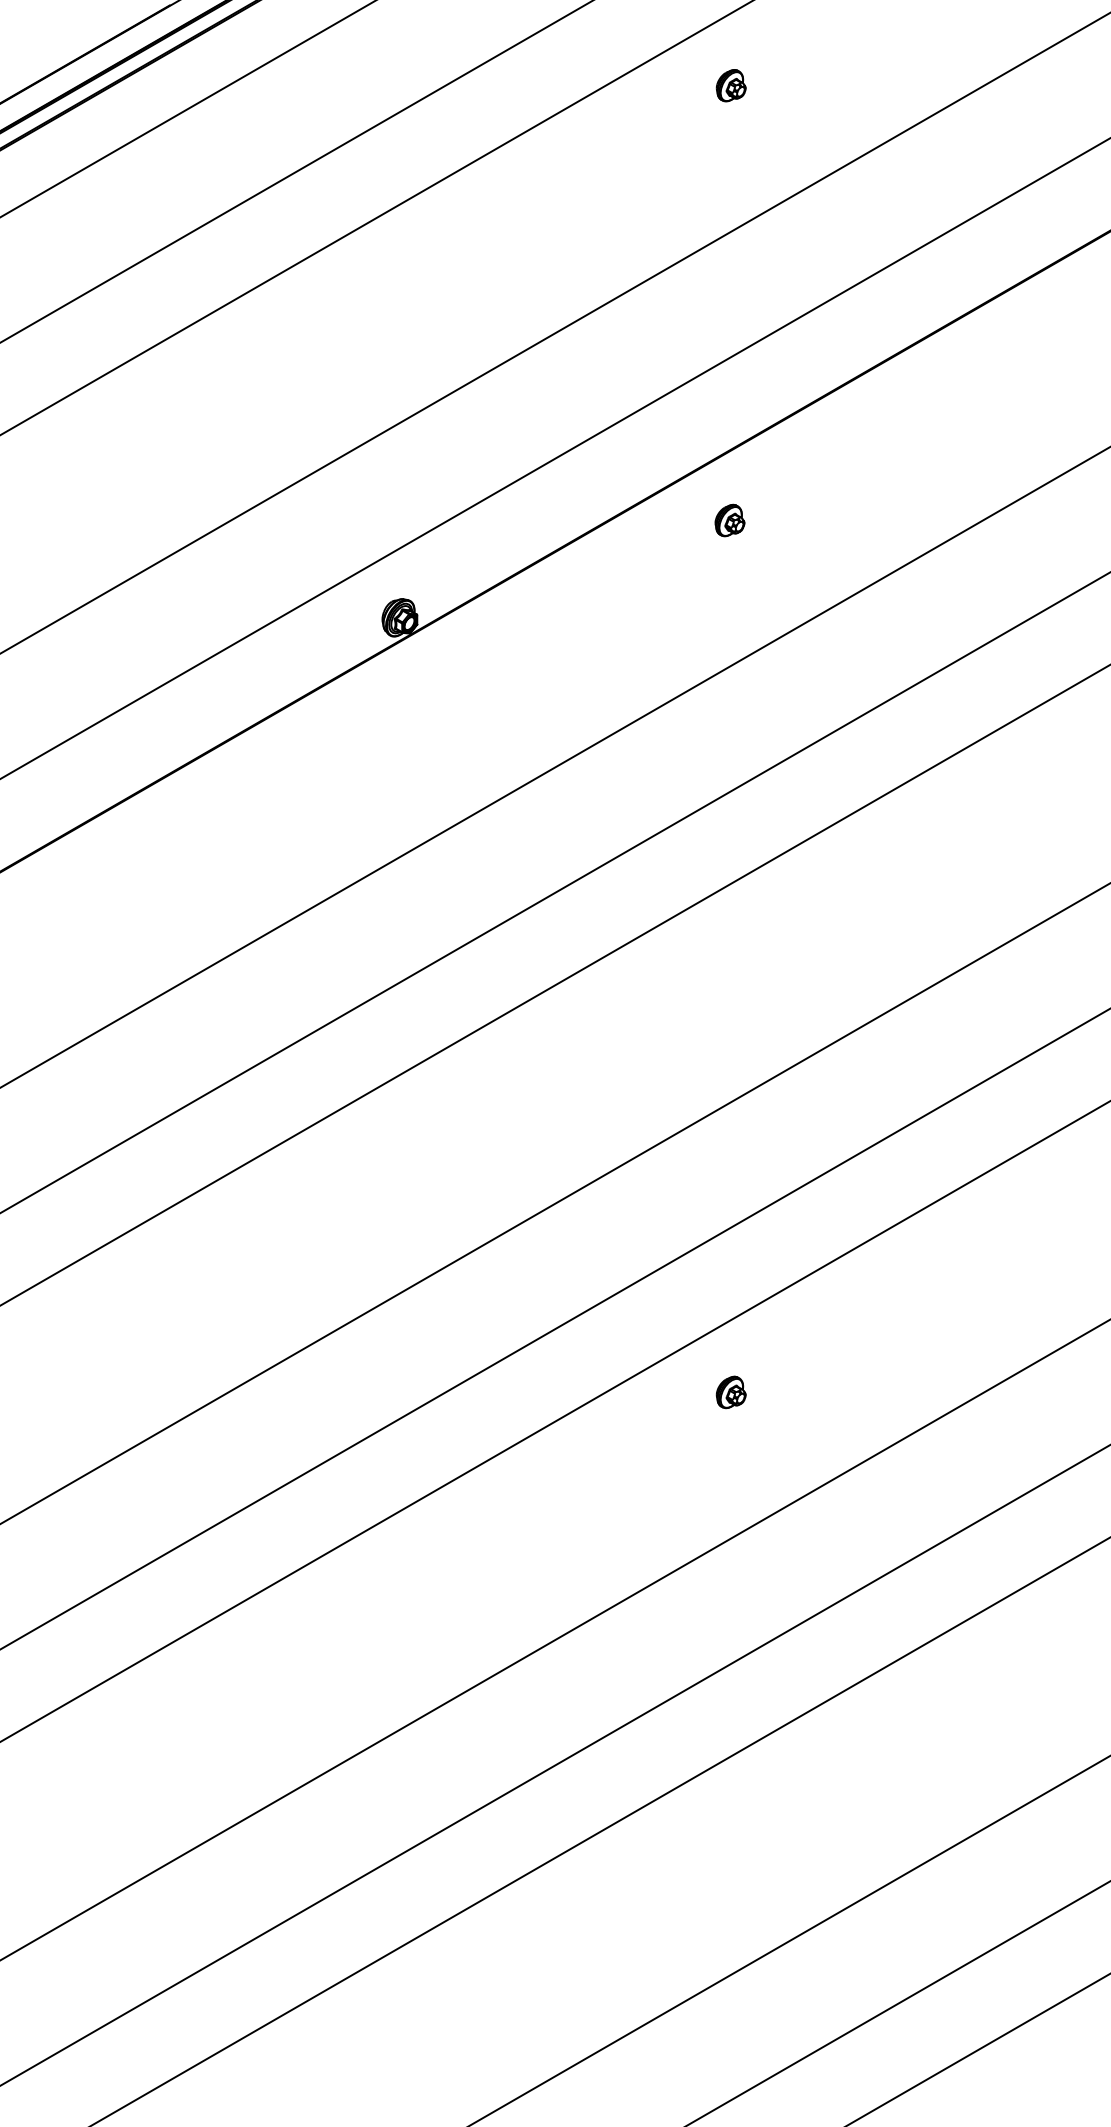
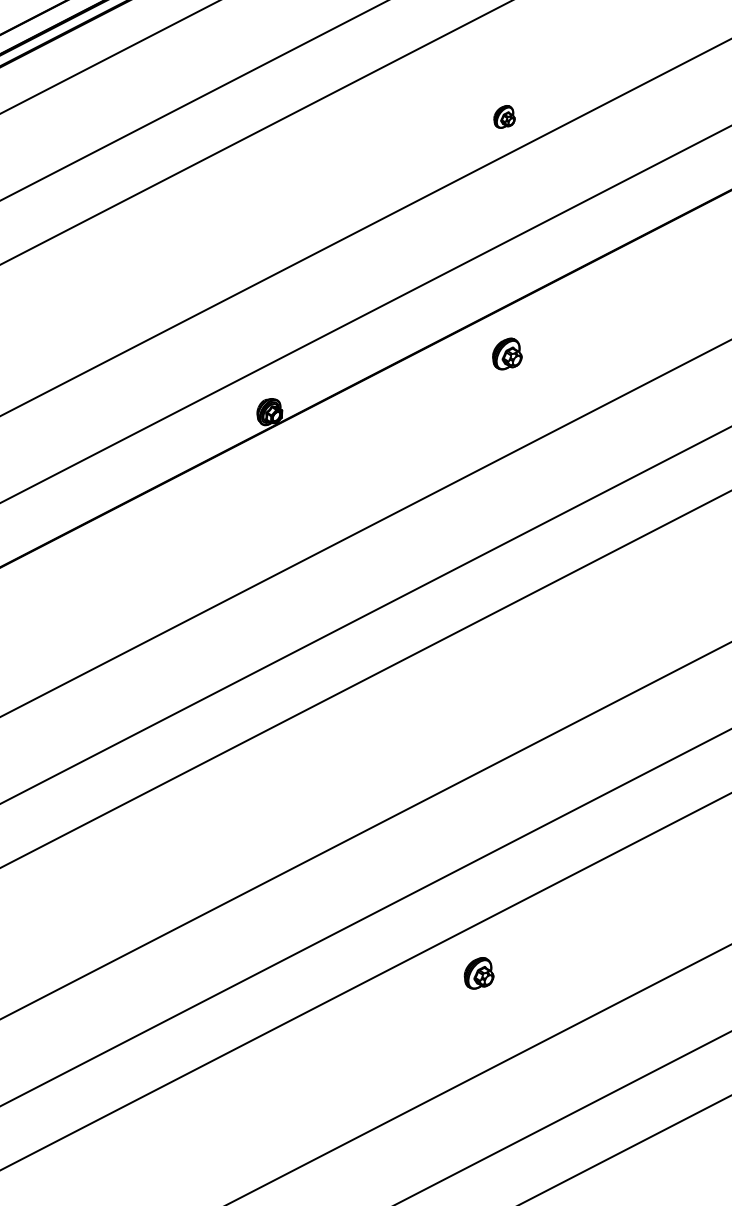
part: (730, 85) -> (504, 116), moved
part: (729, 520) -> (507, 354), size x1.4
part: (730, 1392) -> (478, 973), size x1.4

